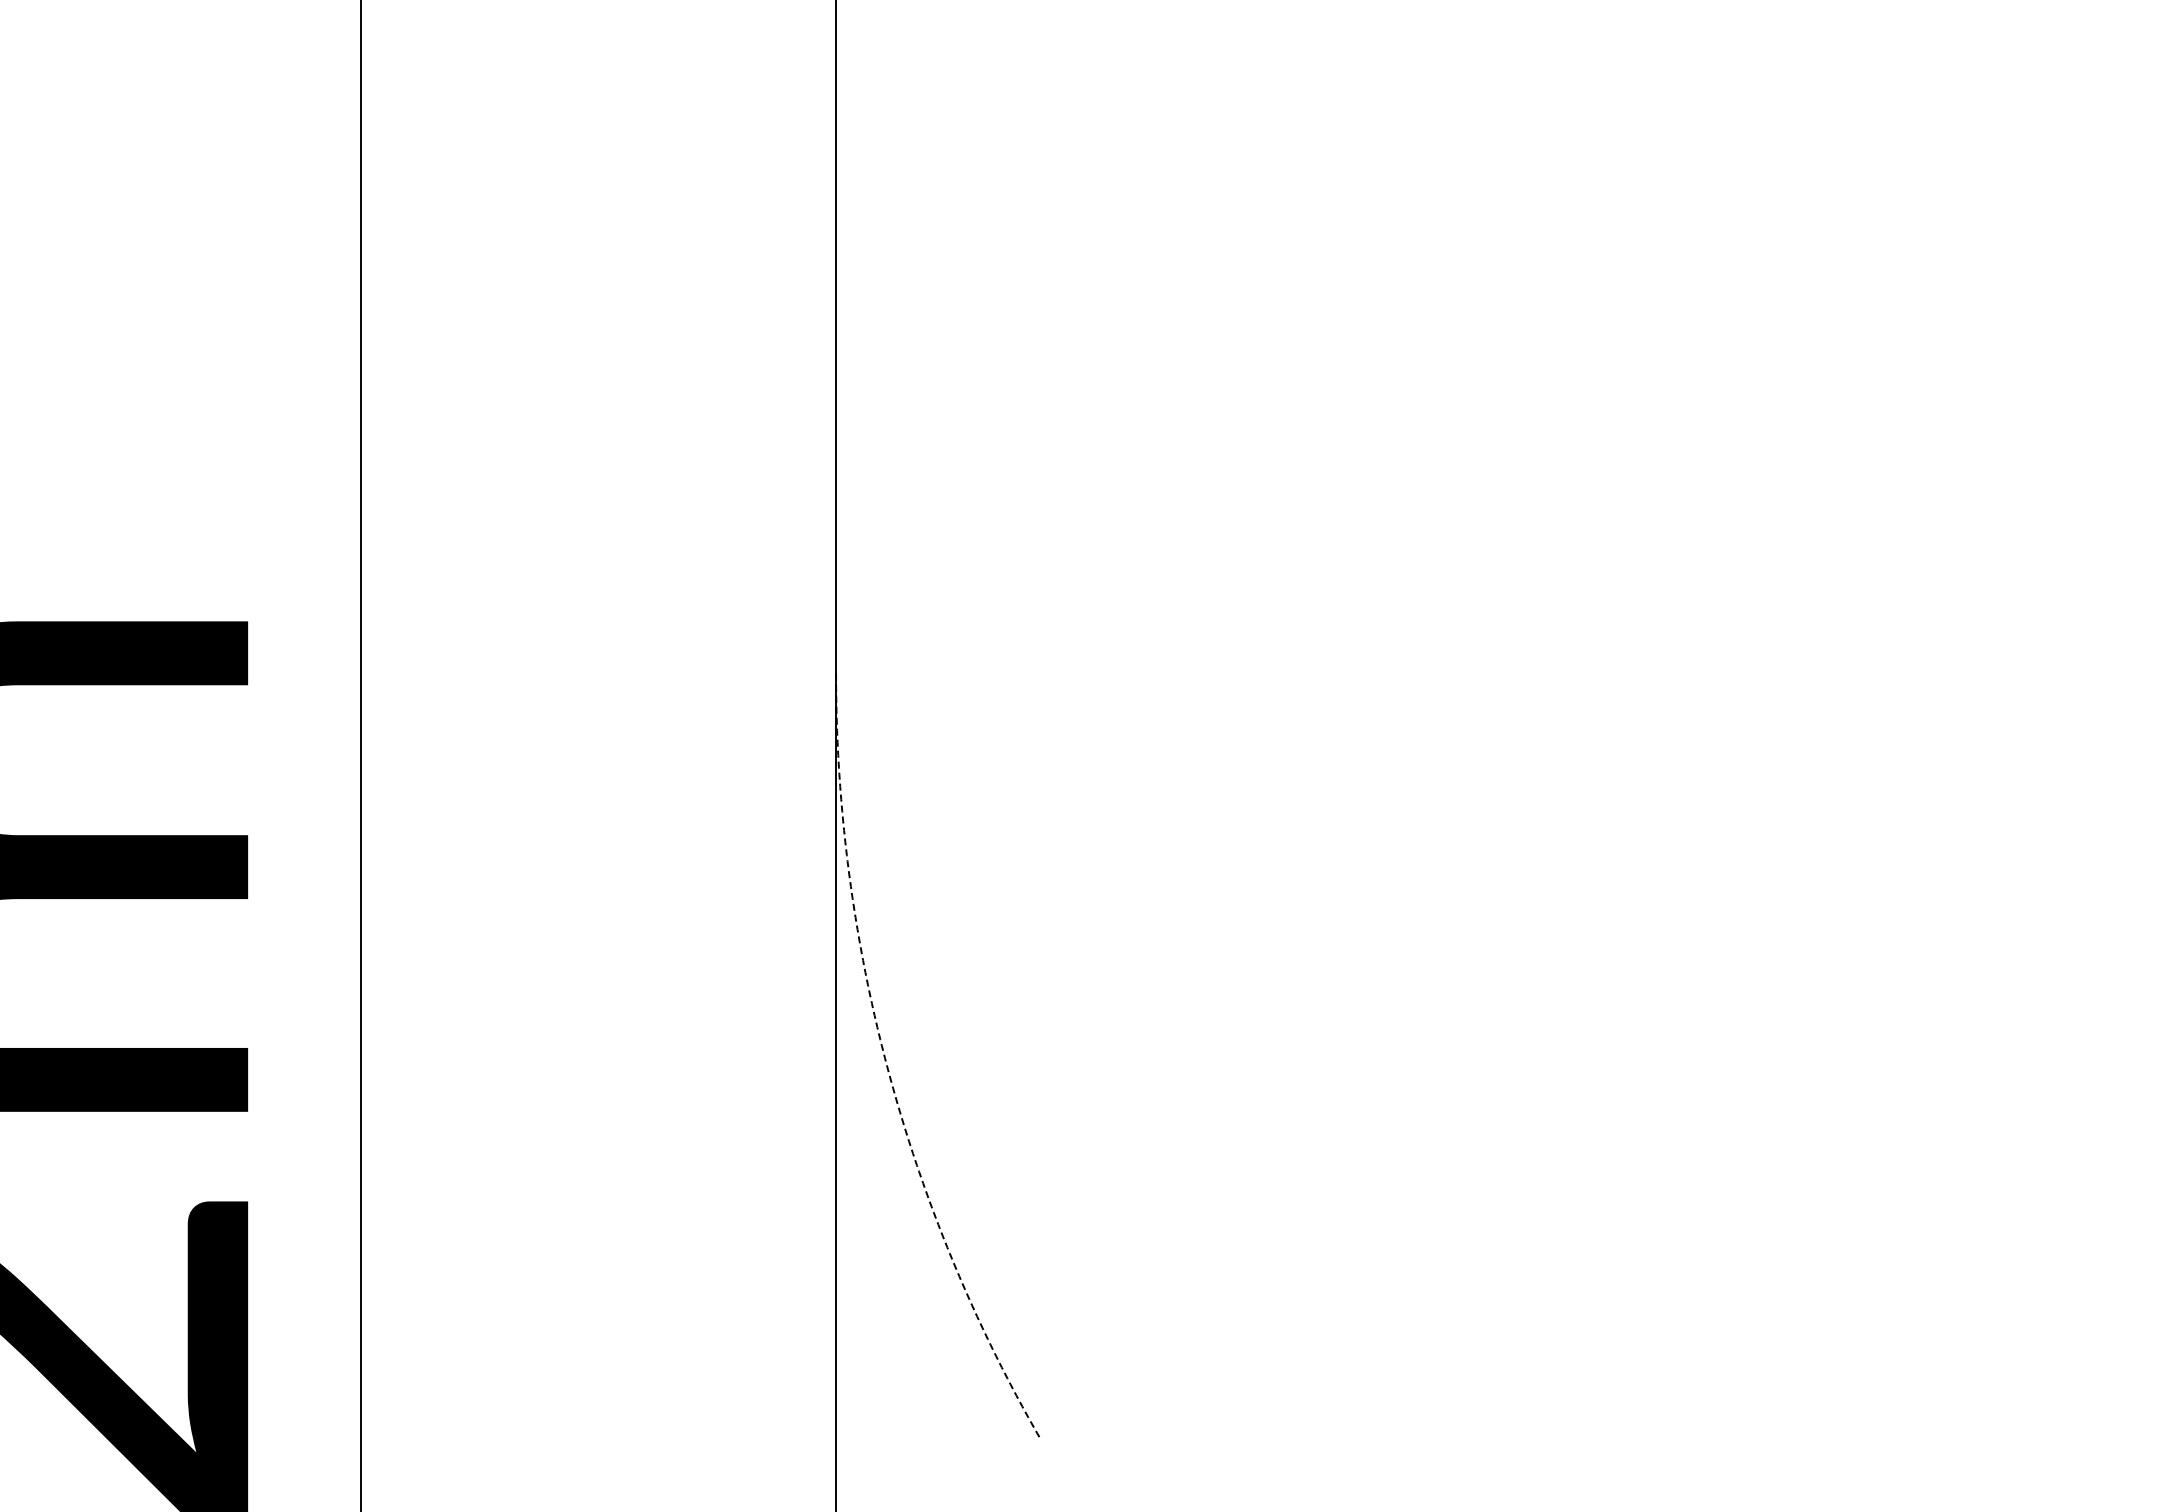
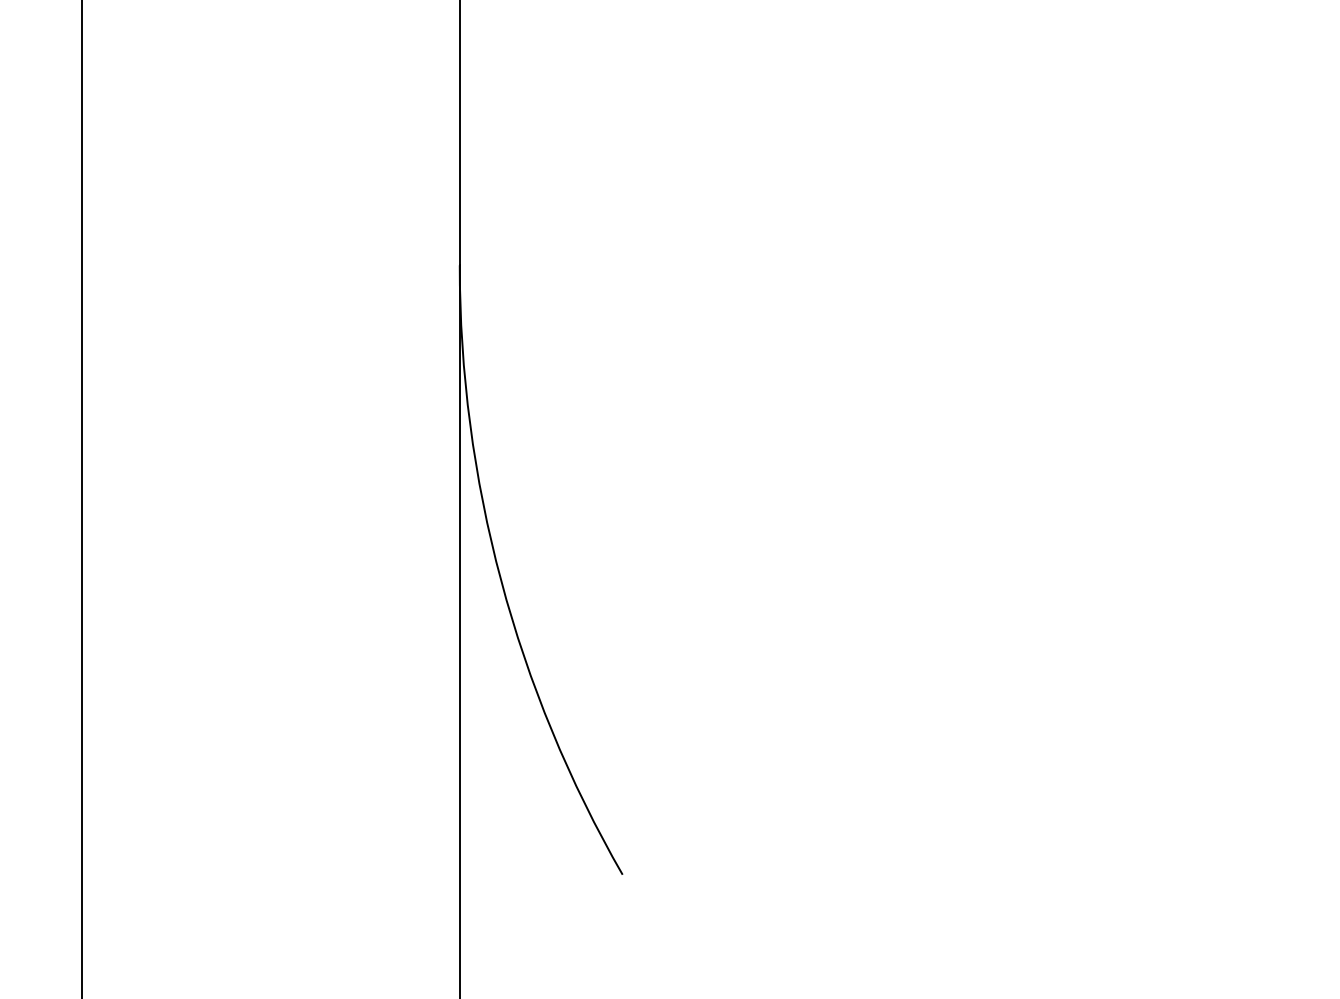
arc: (888, 1069) -> (501, 580), dashed -> solid

